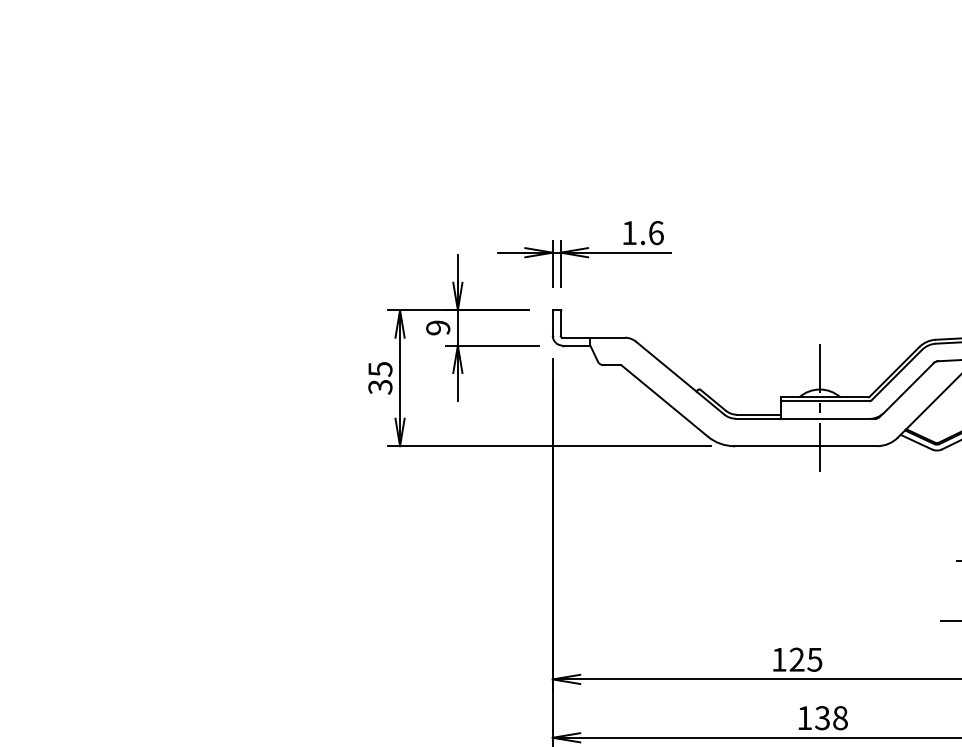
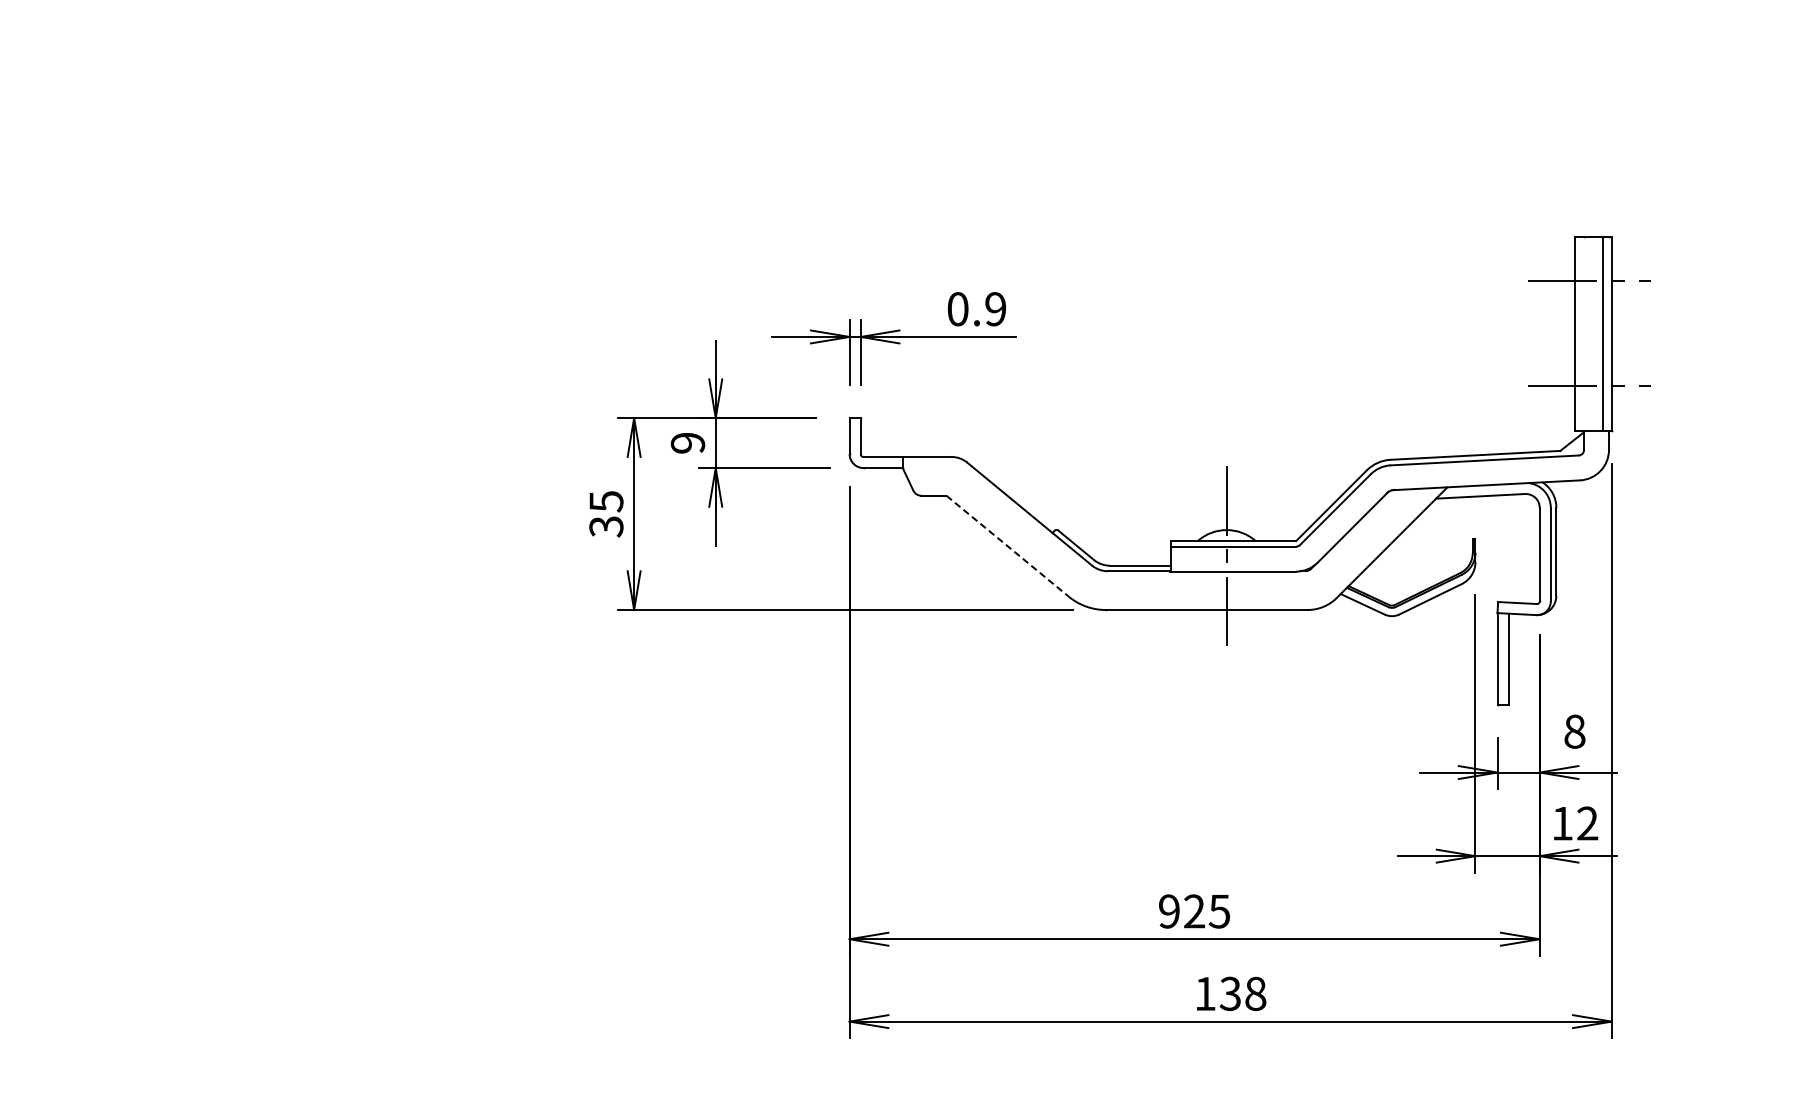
text: (642, 233) -> (976, 309), 1.6 -> 0.9
line: (665, 401) -> (1008, 546), solid -> dashed
text: (779, 659) -> (1169, 911), 125 -> 925

